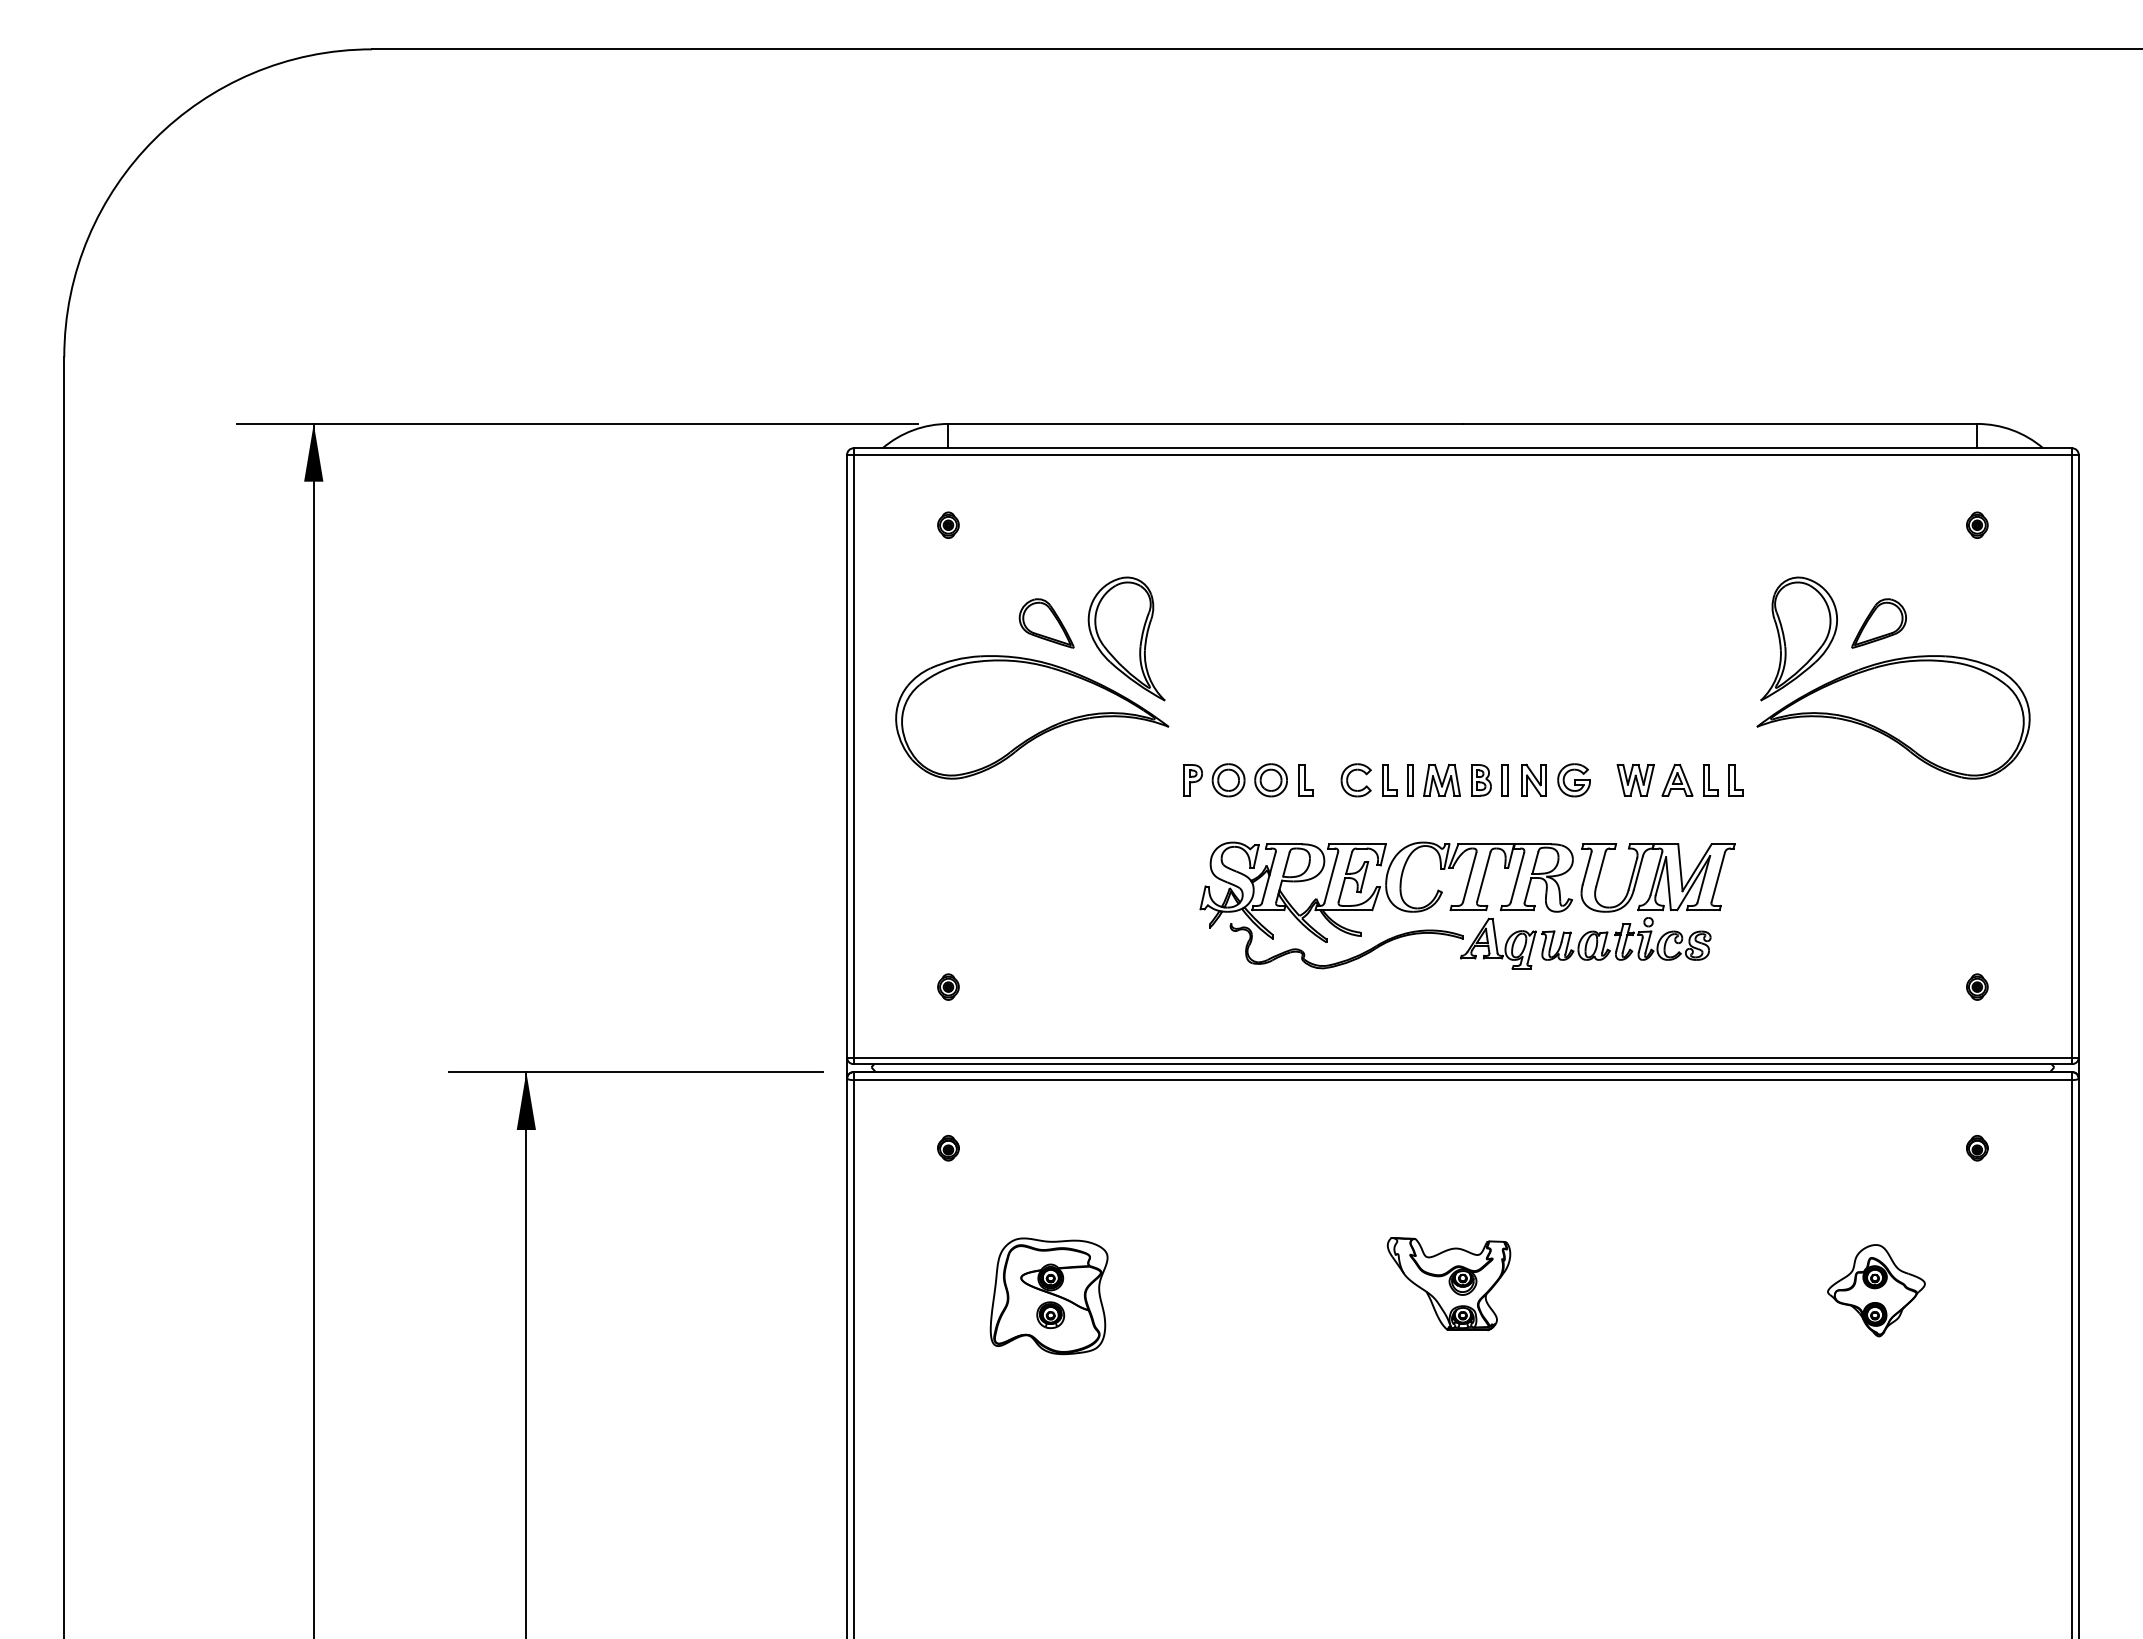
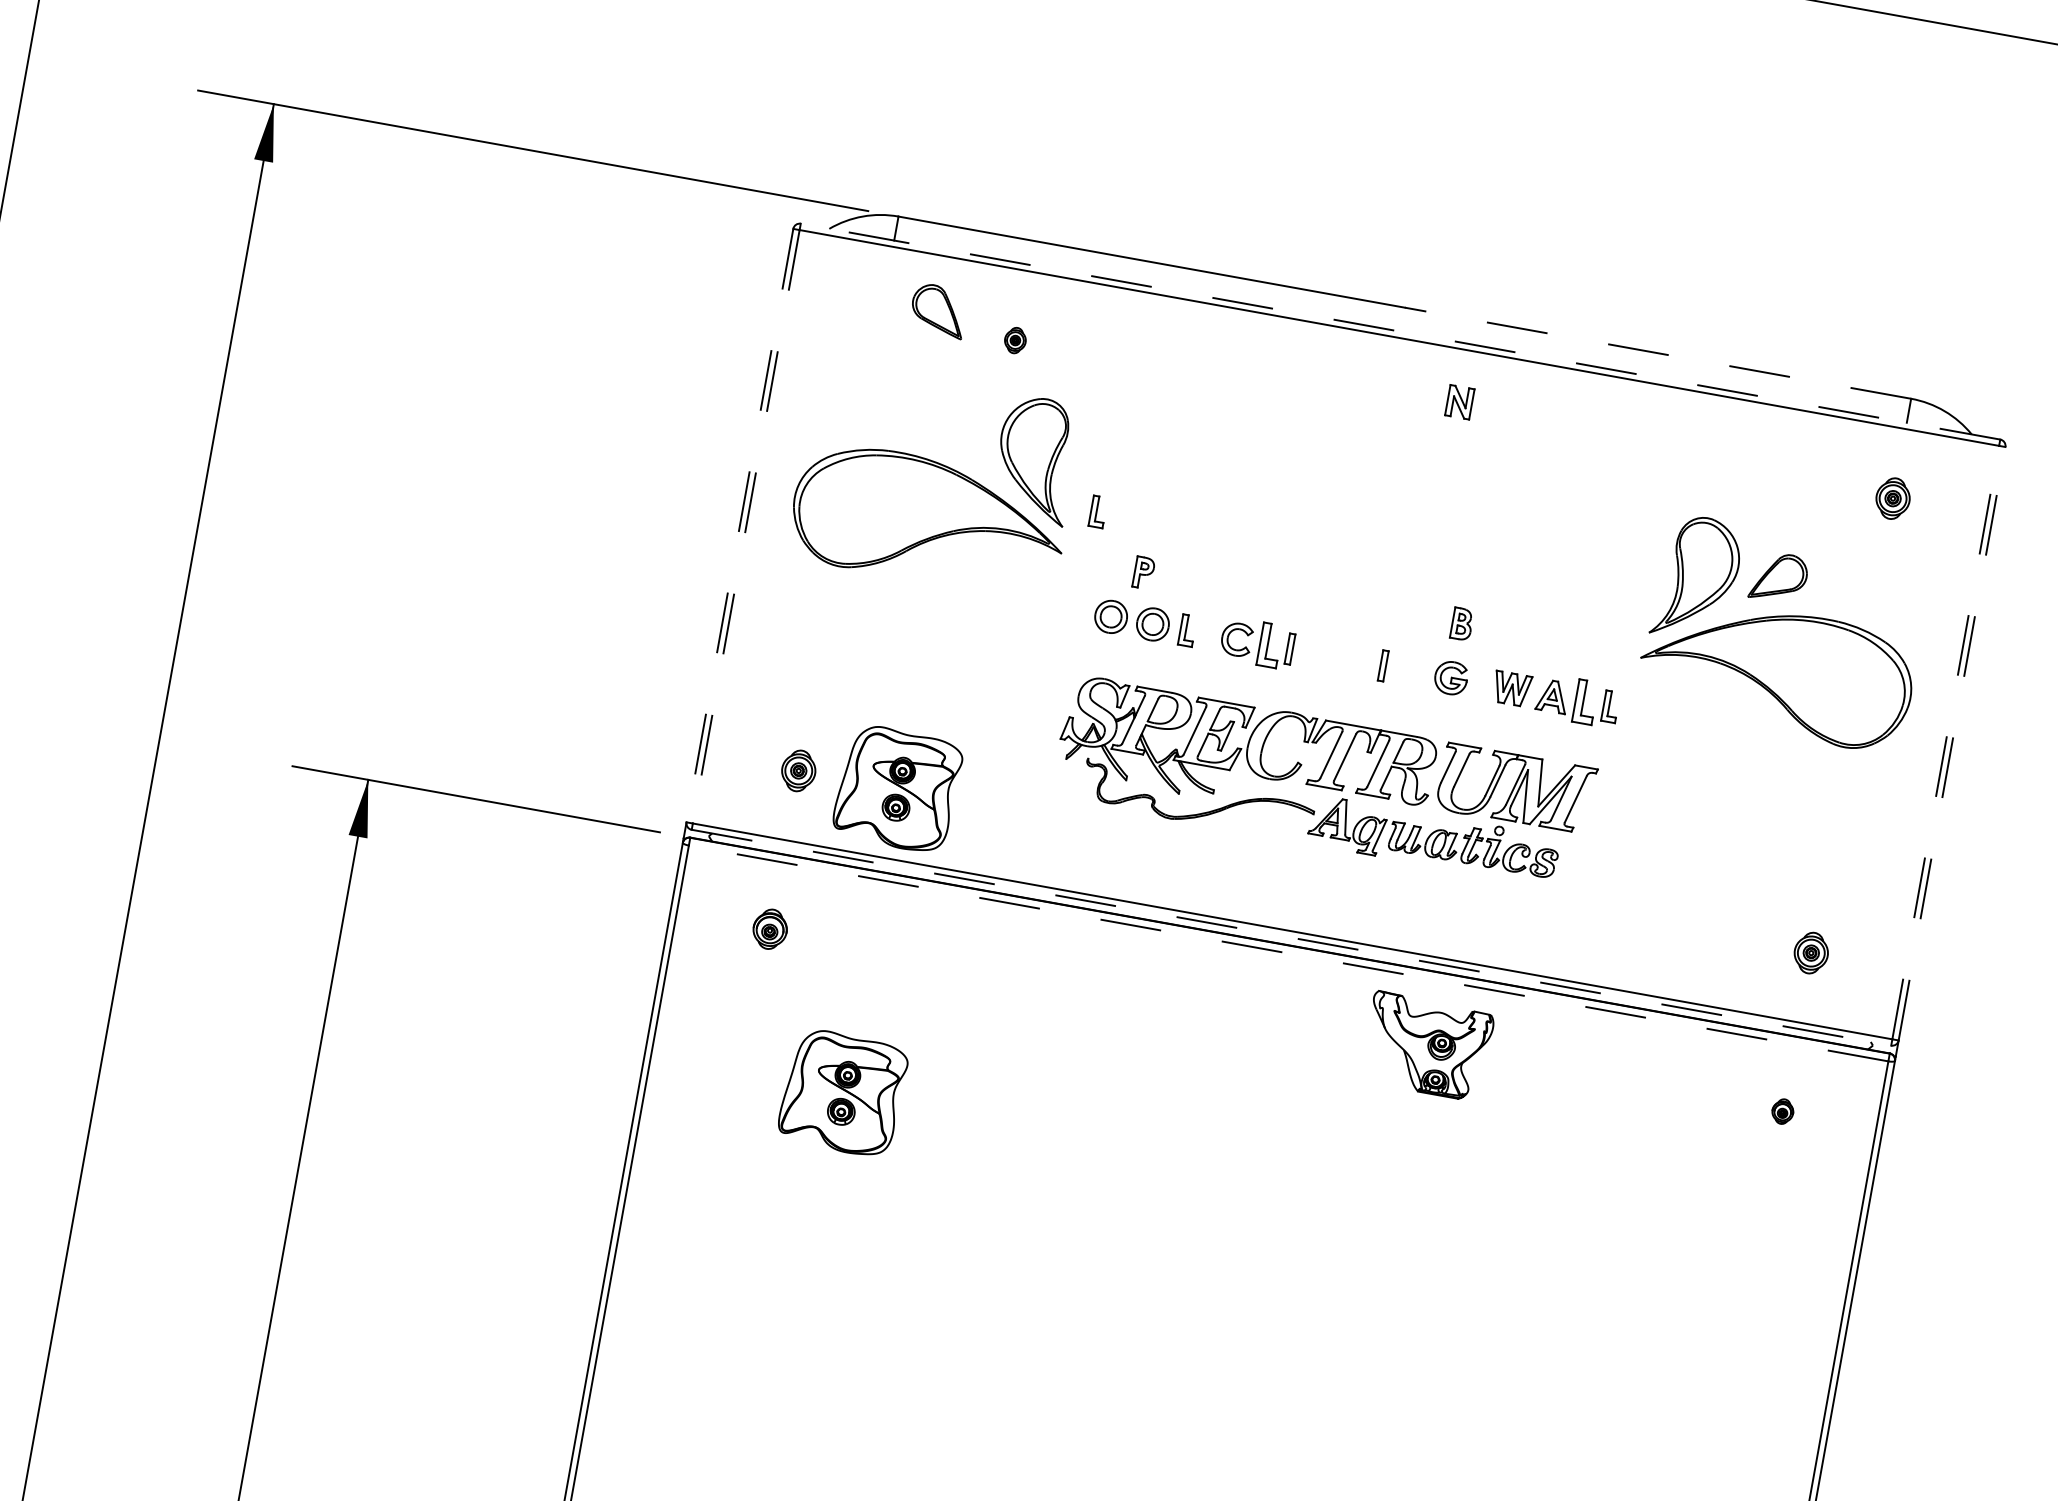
line: (1719, 423) -> (1657, 352), solid -> dashed
line: (1462, 448) -> (1400, 331), solid -> dashed
part: (948, 524) -> (1015, 339), moved
part: (1977, 524) -> (1893, 497), size x1.6
part: (1046, 623) -> (938, 310), moved
part: (1196, 679) -> (1097, 512), added
line: (2072, 755) -> (1946, 741), solid -> dashed
line: (2078, 755) -> (1951, 742), solid -> dashed
line: (847, 756) -> (740, 525), solid -> dashed
line: (853, 756) -> (746, 527), solid -> dashed
part: (1533, 779) -> (1459, 401), moved
part: (1192, 780) -> (1143, 573), moved
part: (1389, 780) -> (1269, 645), size x1.4
part: (1441, 780) -> (1320, 654), removed
part: (1481, 780) -> (1462, 624), moved
part: (1710, 780) -> (1585, 702), size x1.4
part: (948, 986) -> (798, 770), size x1.6
part: (1977, 986) -> (1811, 952), size x1.6
part: (1048, 987) -> (897, 788), added
line: (1463, 1064) -> (1291, 938), solid -> dashed
line: (1462, 1080) -> (1288, 953), solid -> dashed
part: (948, 1148) -> (770, 929), size x1.6
part: (1448, 1284) -> (1426, 1046), moved
part: (1876, 1290) -> (1658, 1233), removed

